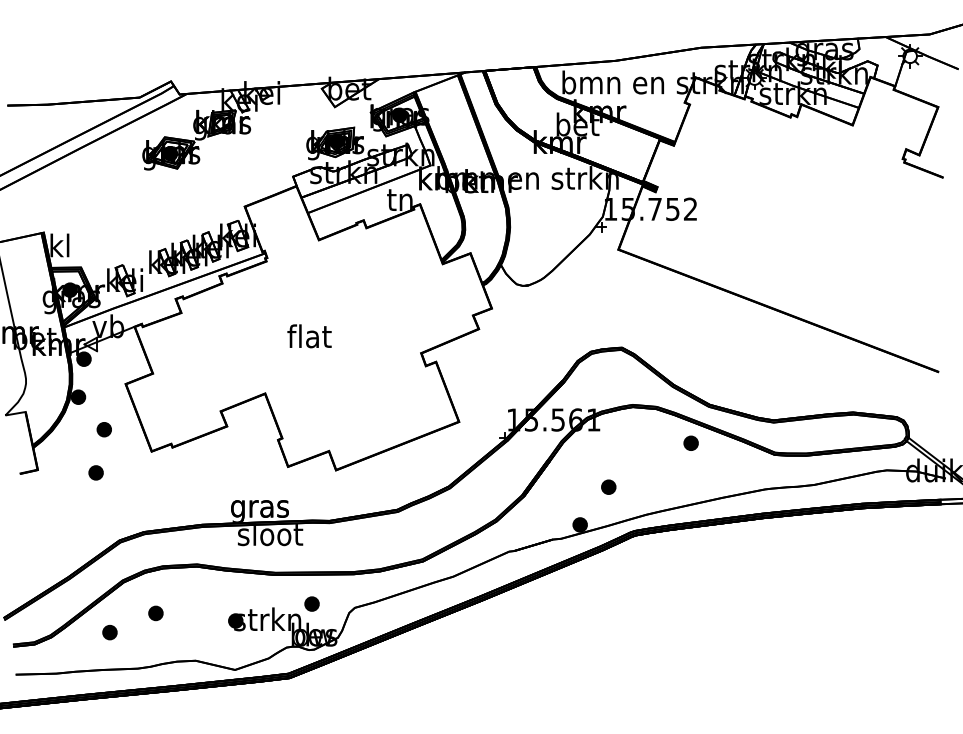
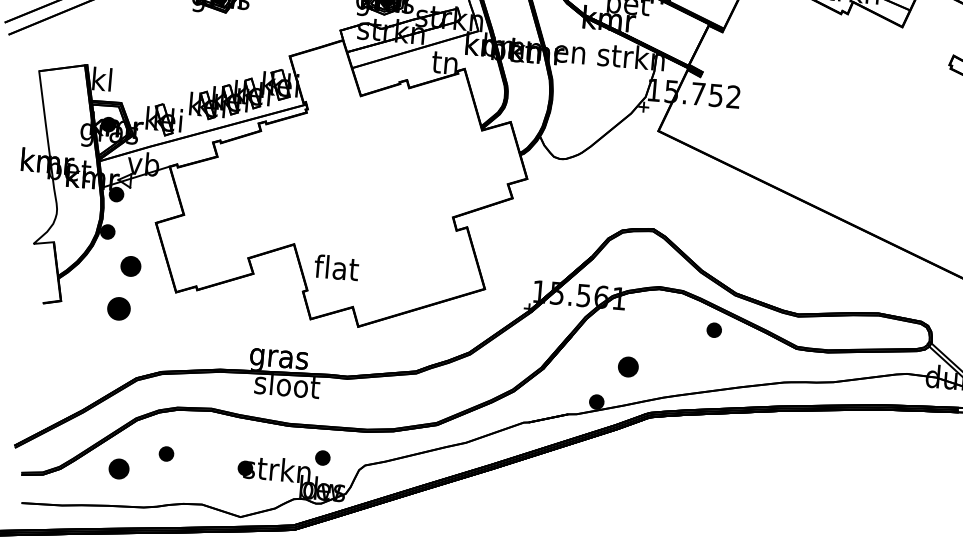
text: (309, 336) -> (336, 267), moved
part: (103, 429) -> (129, 266), size x1.4
part: (95, 472) -> (118, 308), size x1.6
part: (608, 486) -> (628, 366), size x1.4
part: (109, 632) -> (118, 469), size x1.4

